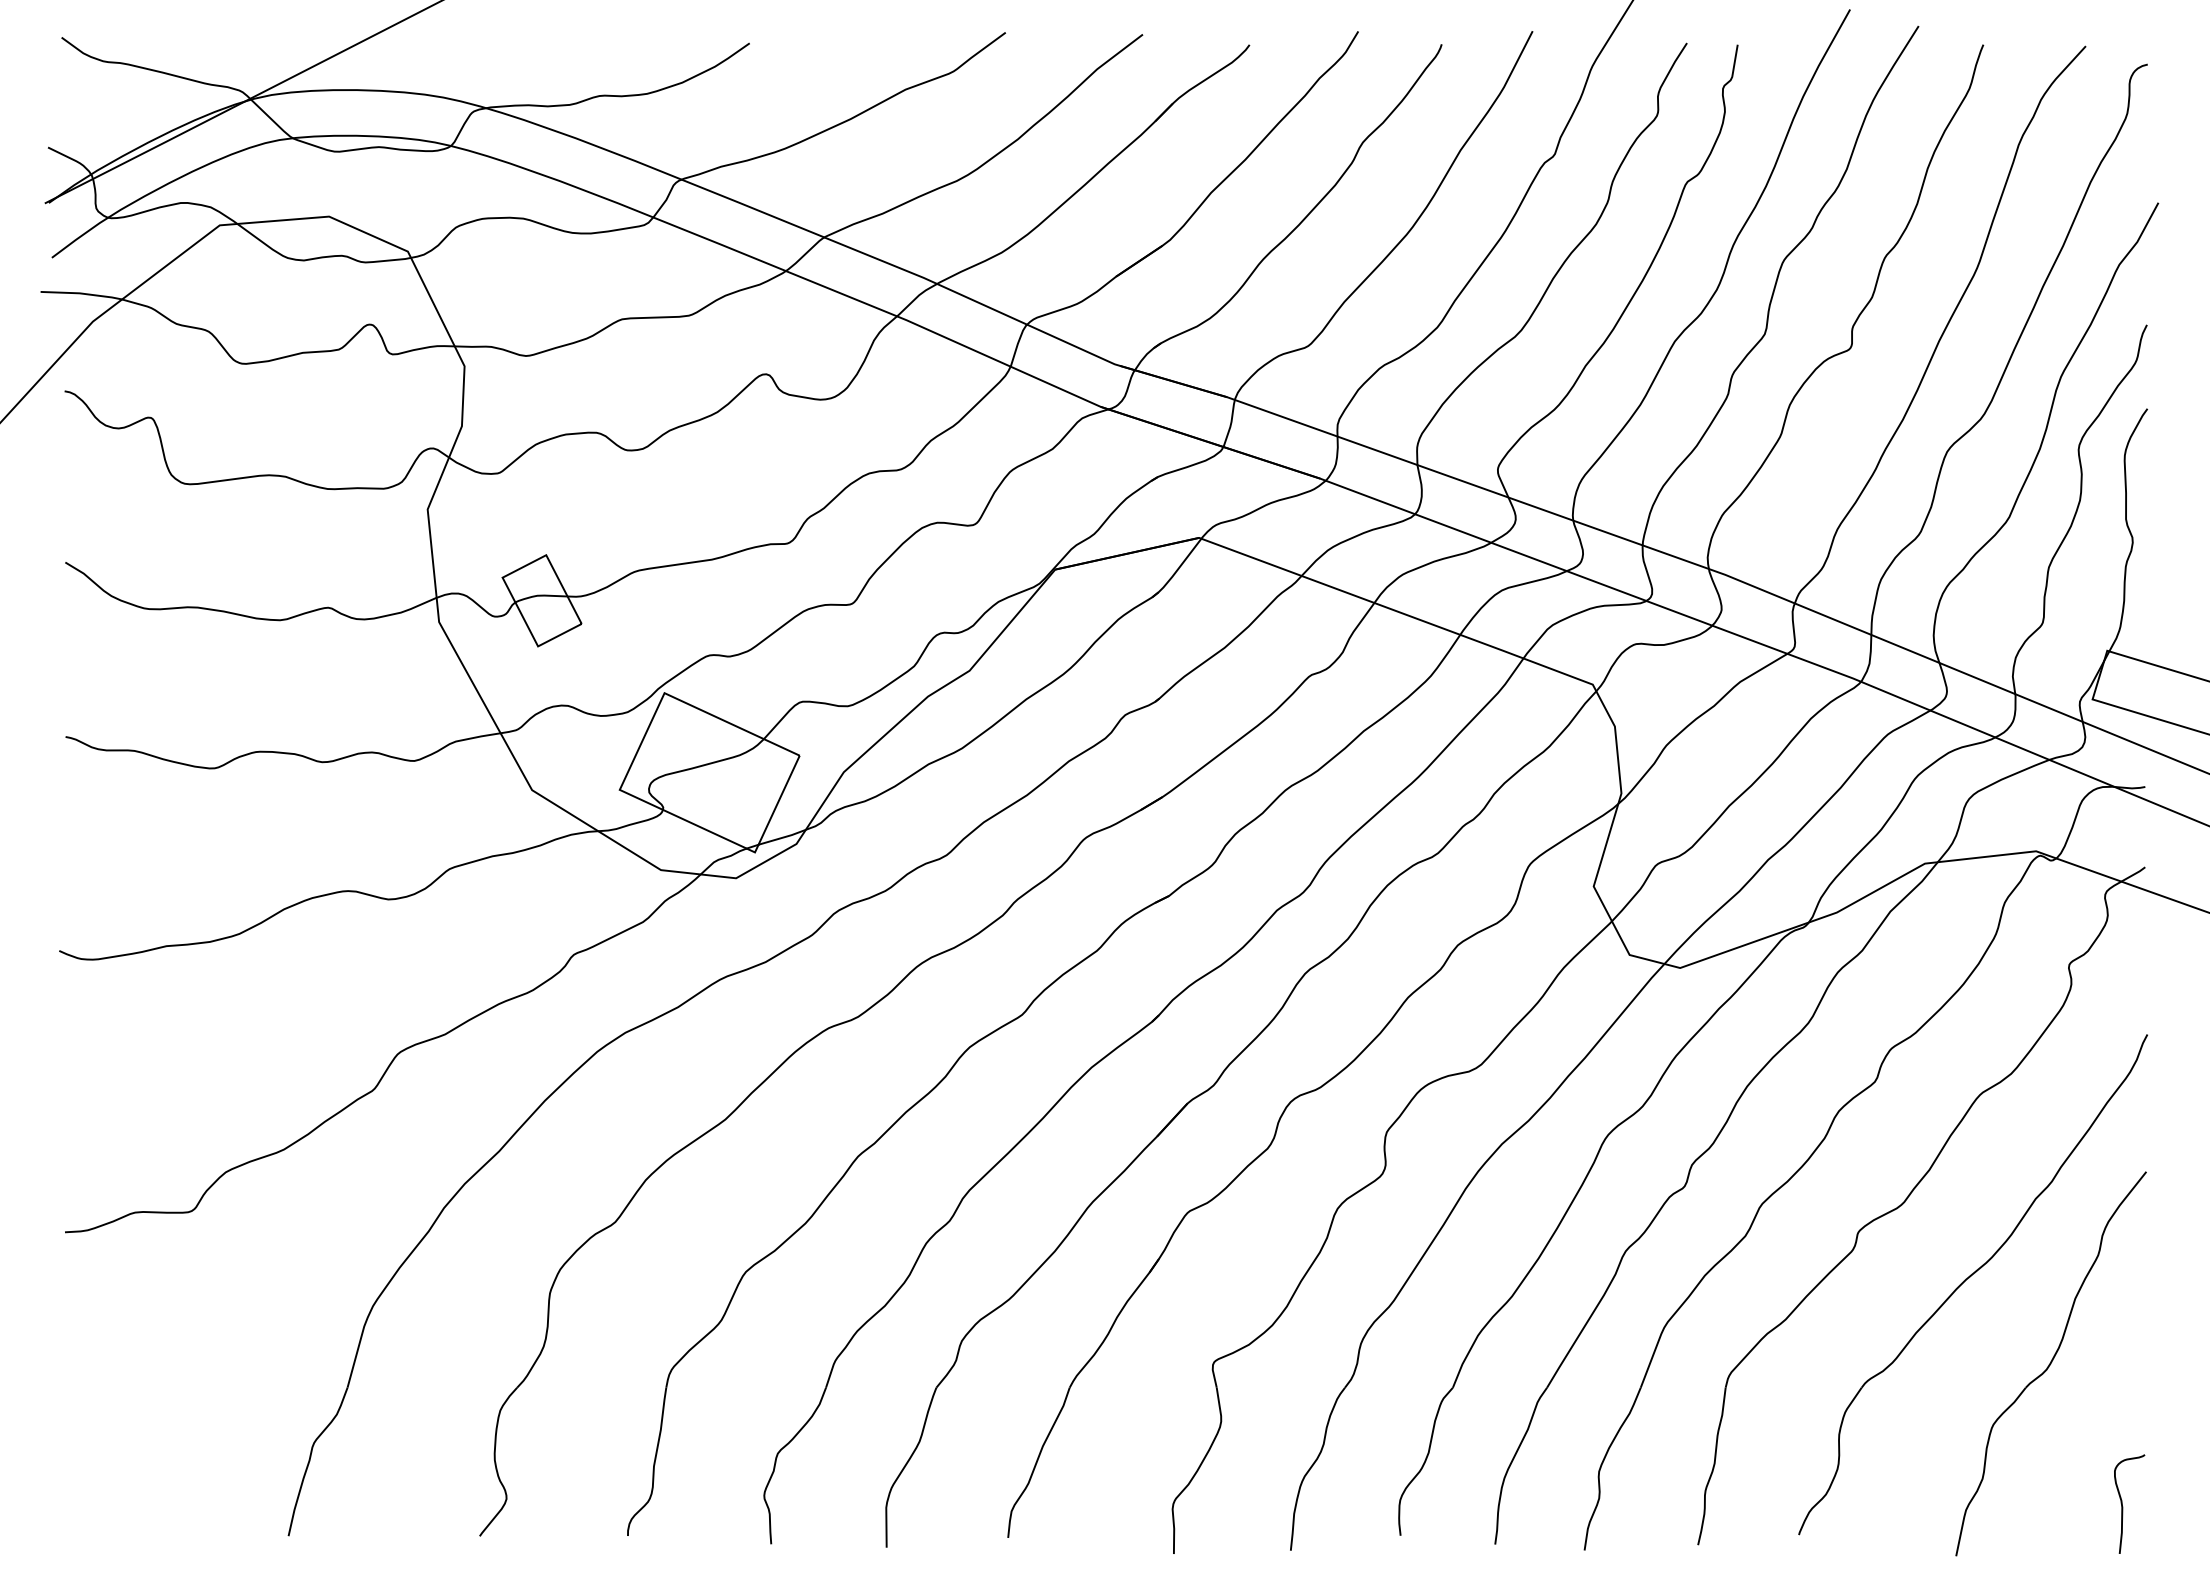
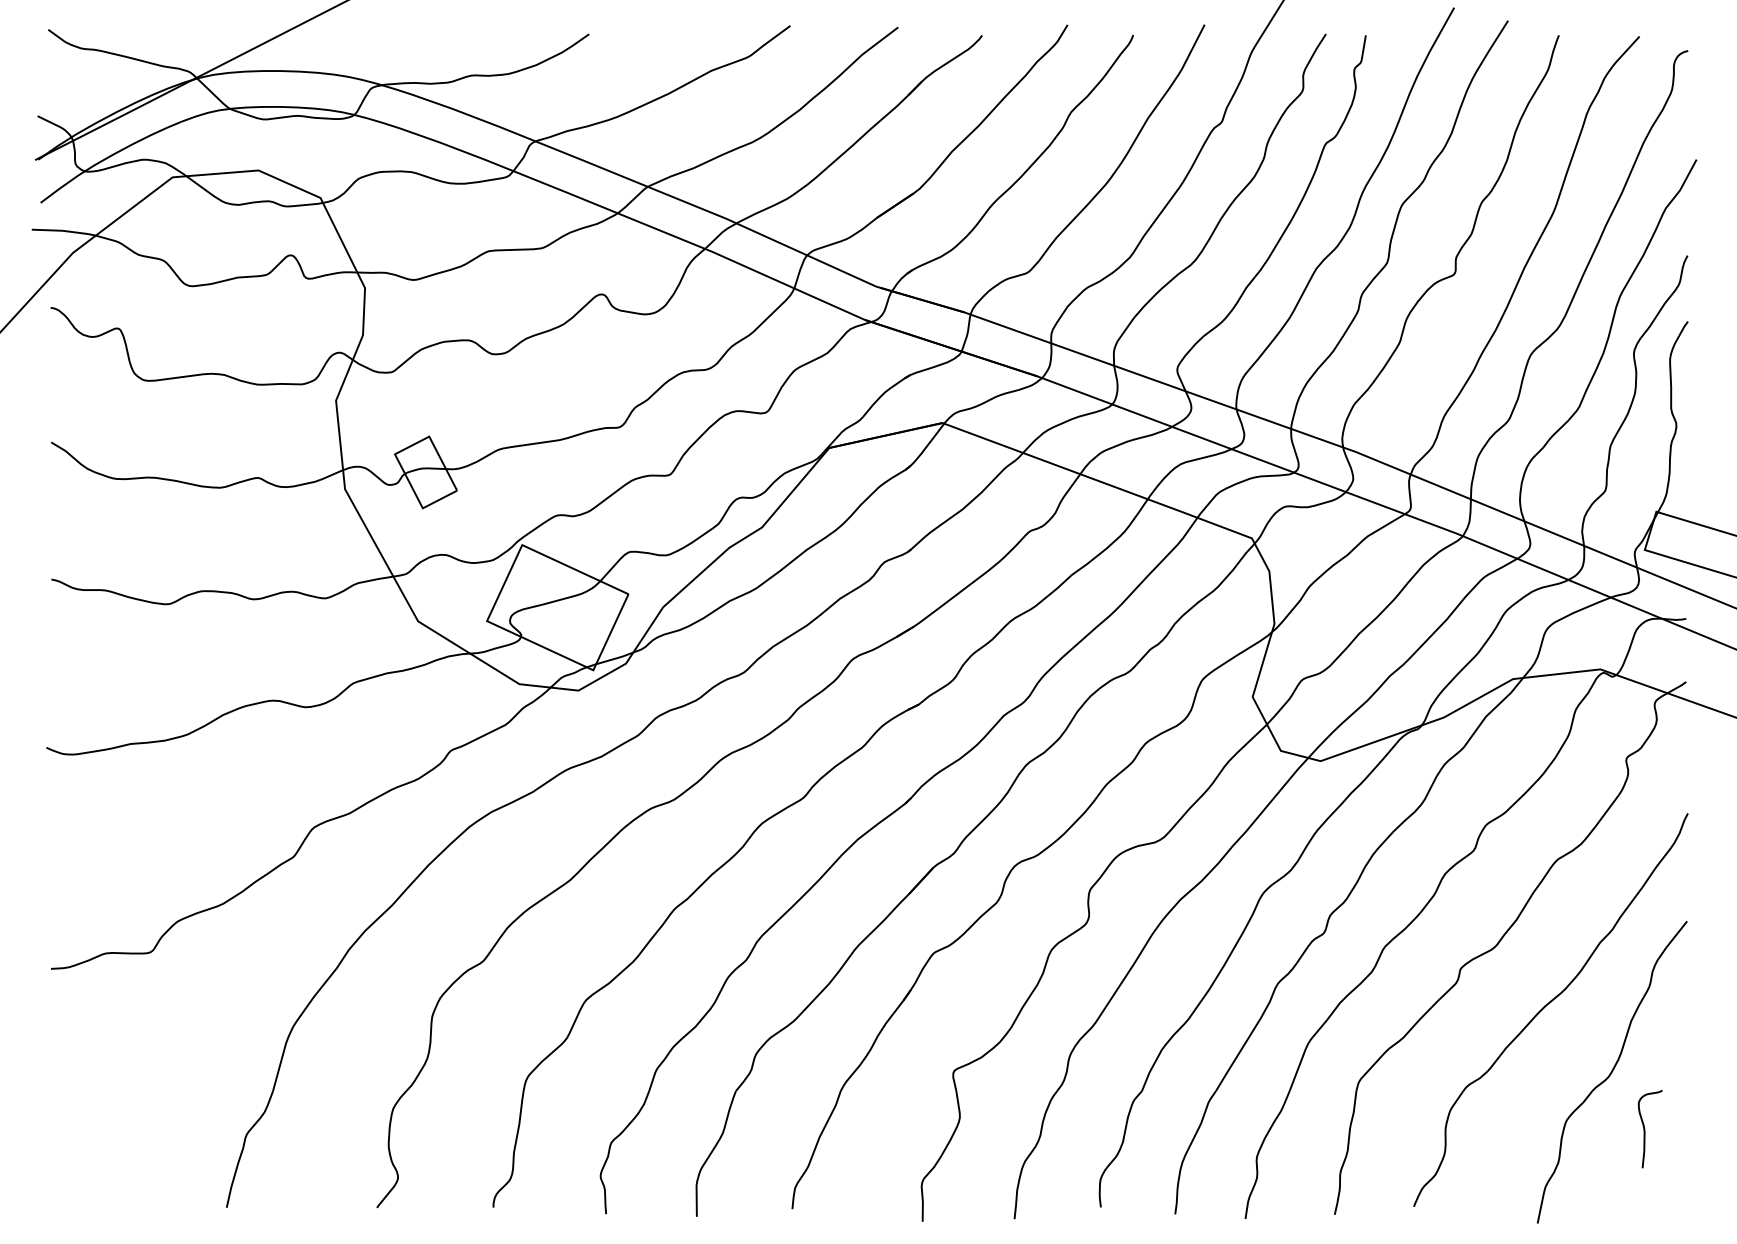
curve: (2123, 1506) -> (1645, 1130), moved

